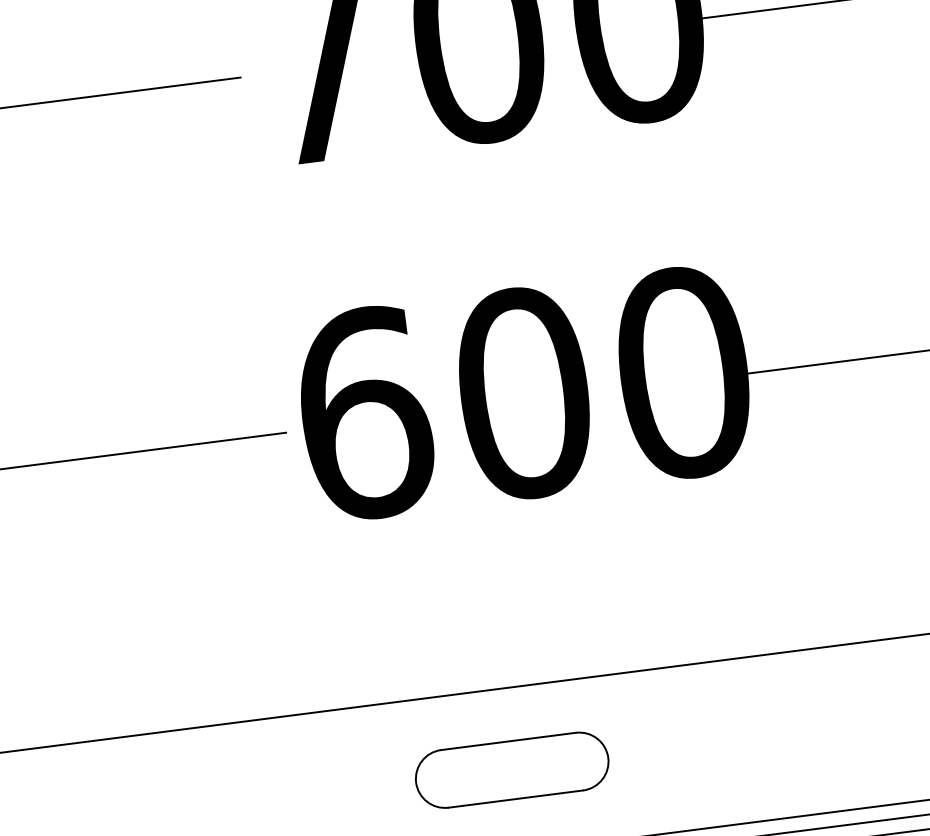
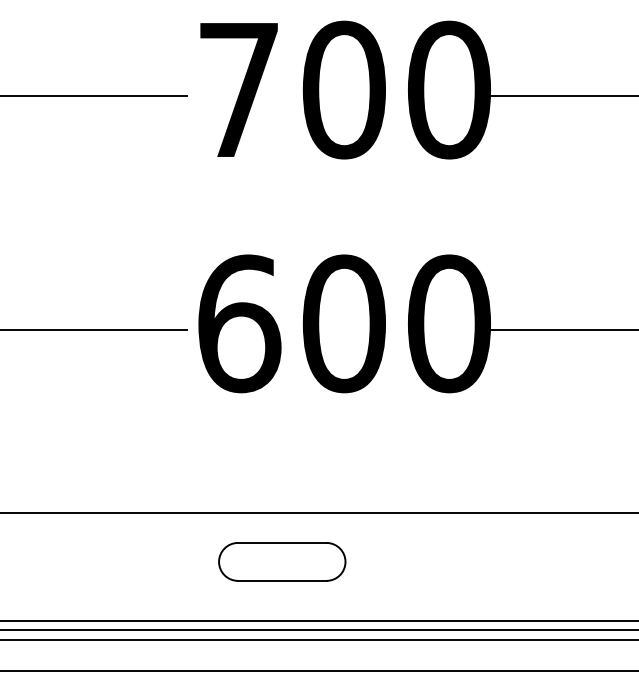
part: (512, 769) -> (282, 561), moved

